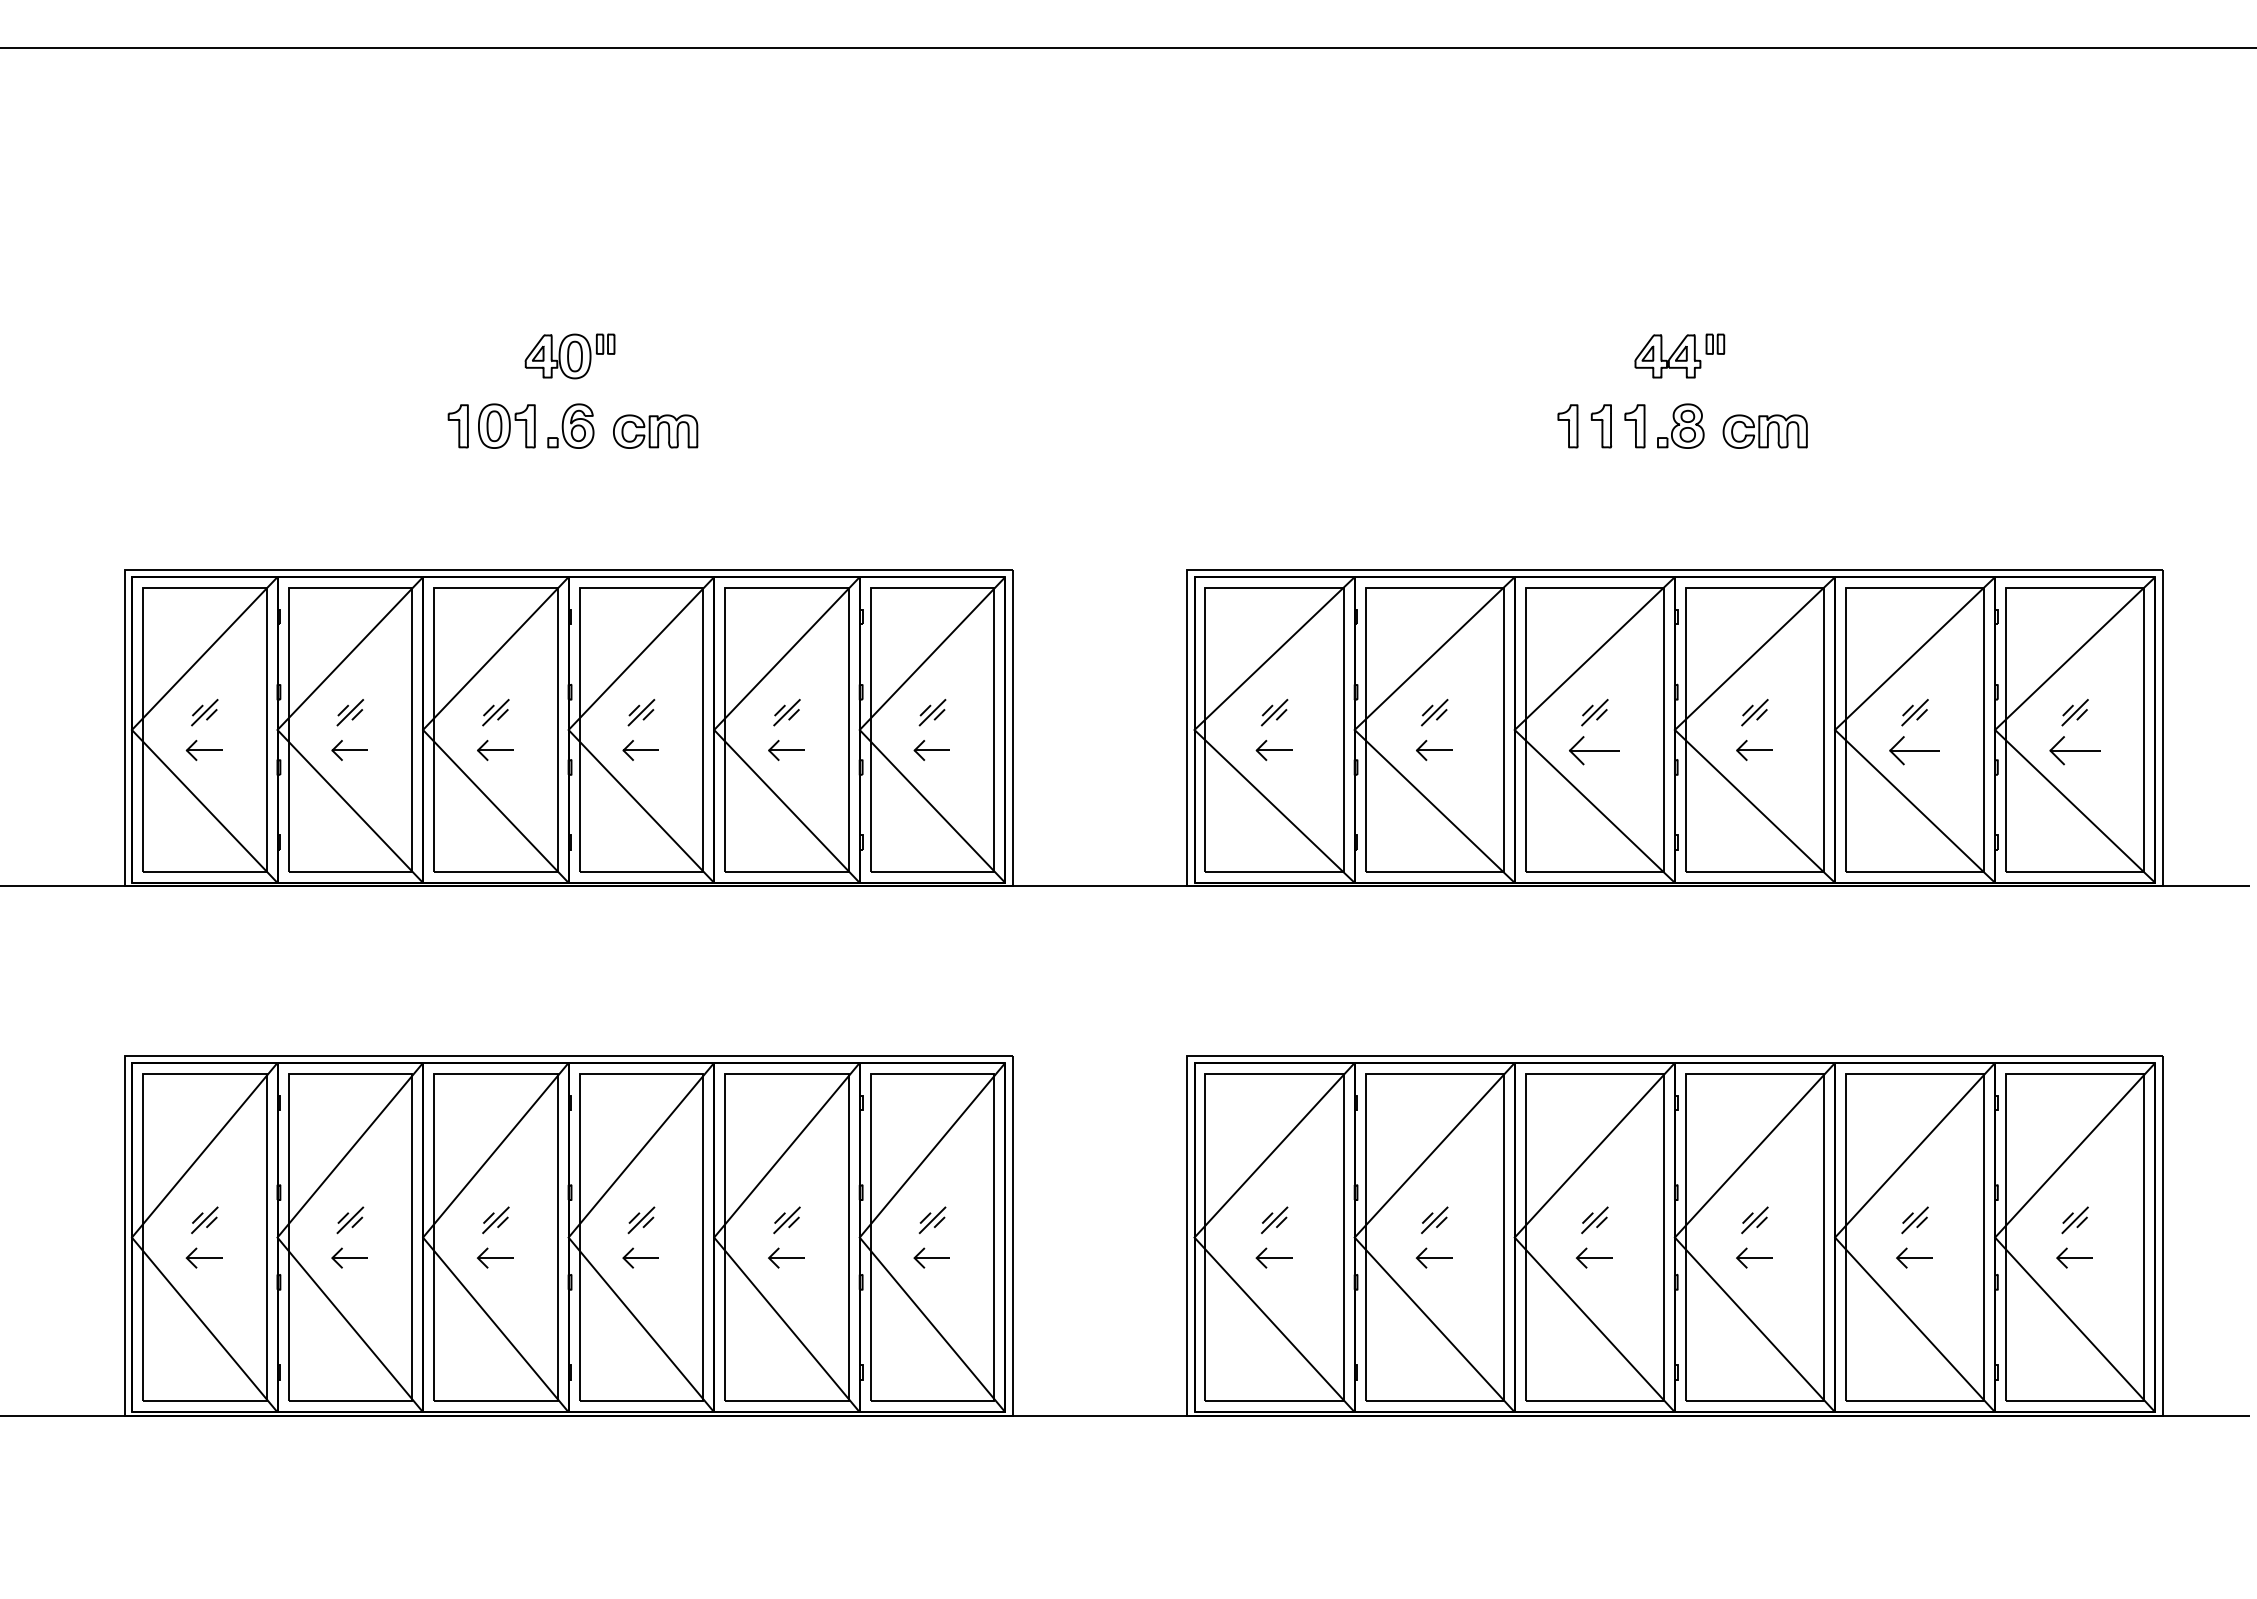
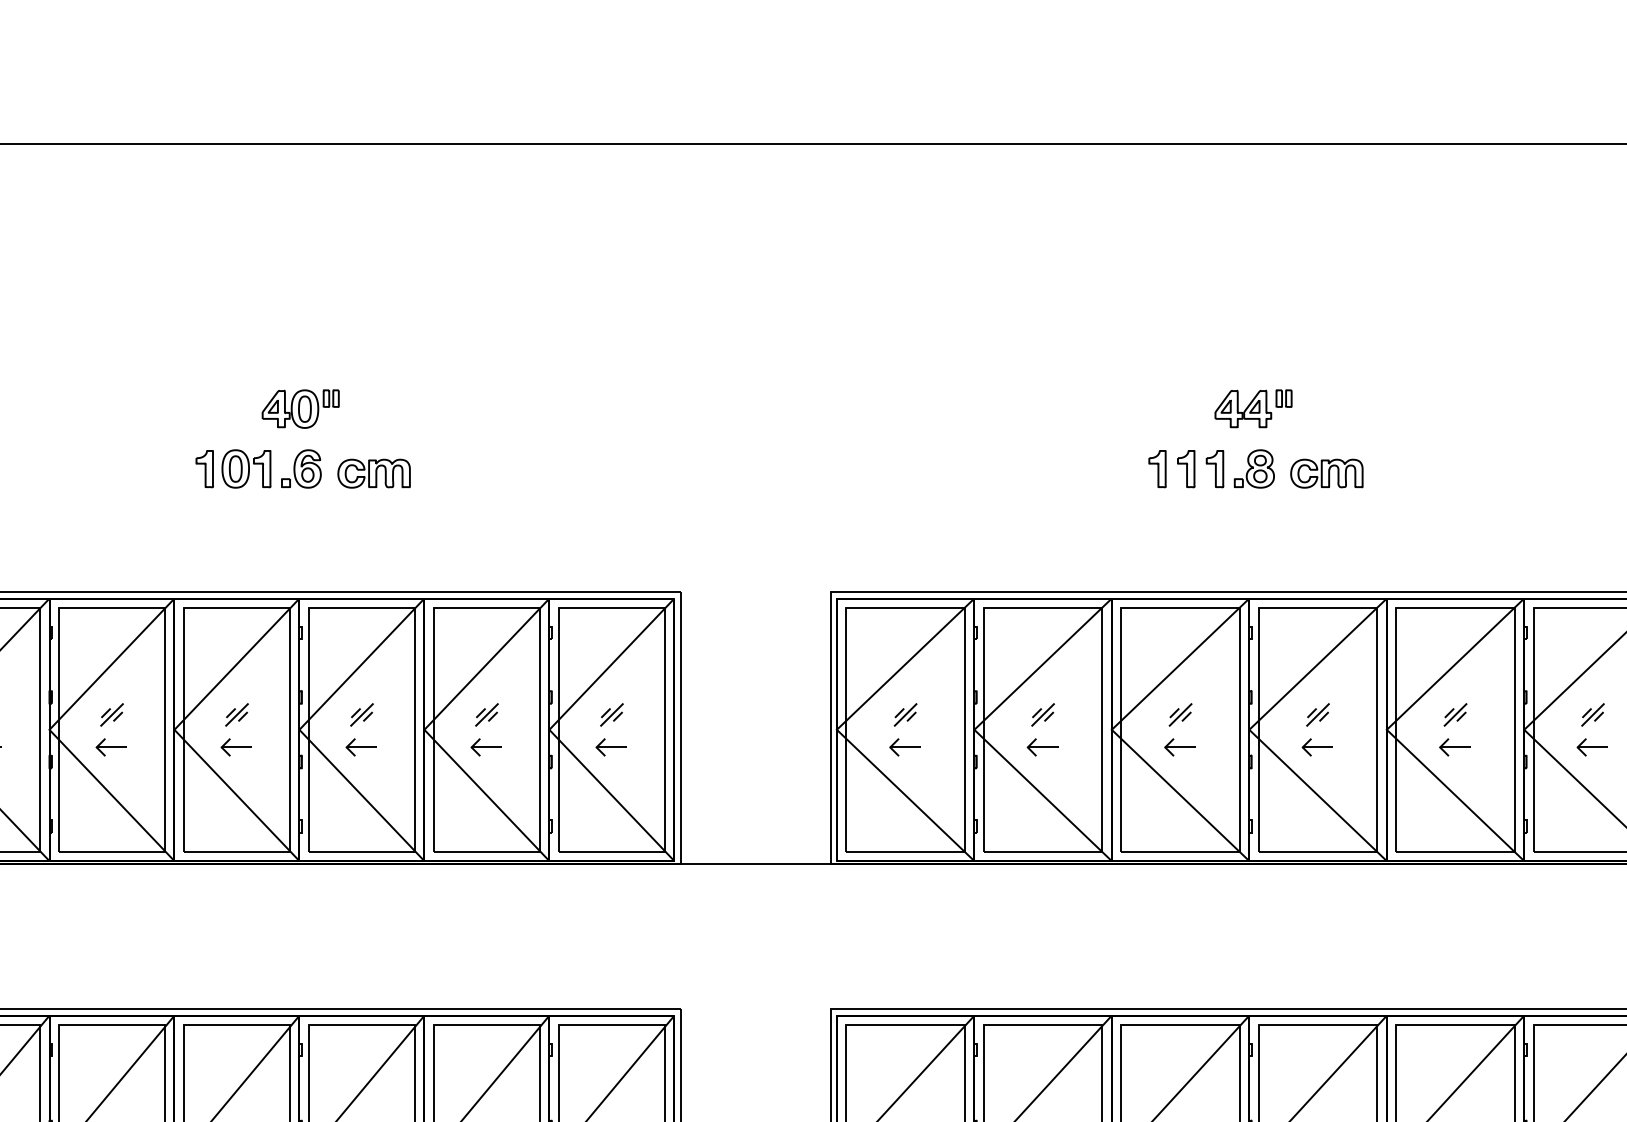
part: (1594, 749) -> (1180, 746), size x0.71
part: (1914, 749) -> (1455, 746), size x0.71
part: (2074, 749) -> (1592, 746), size x0.71

